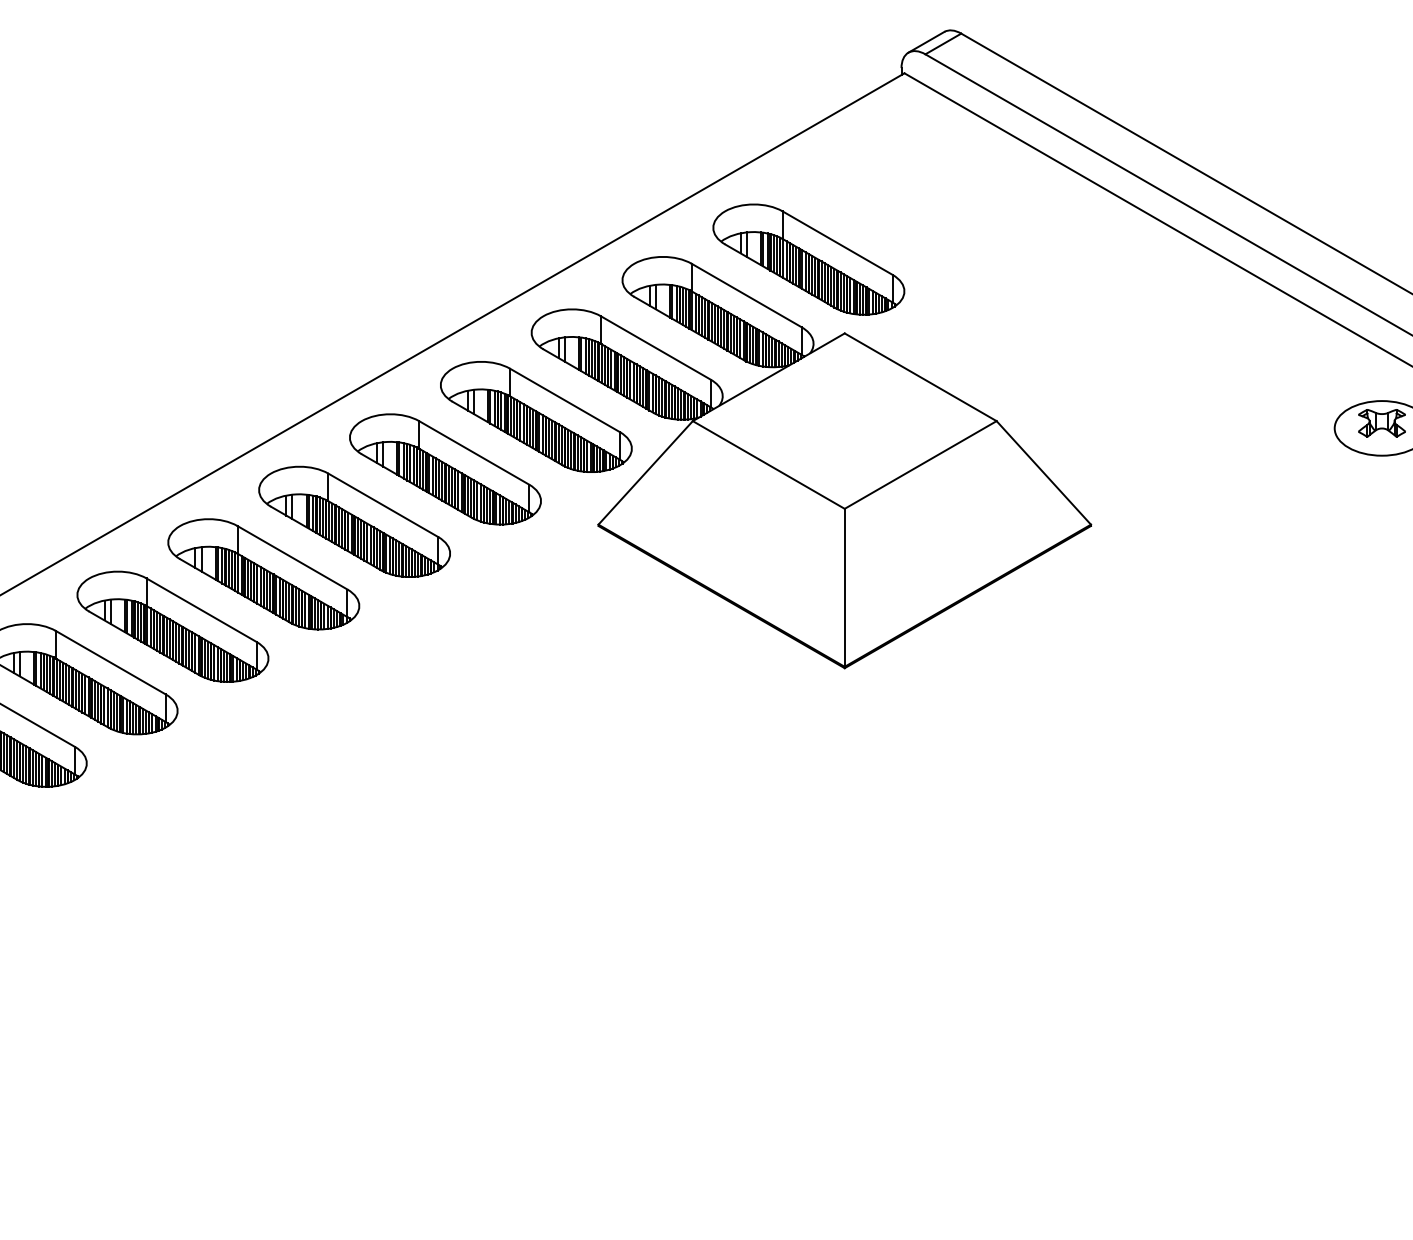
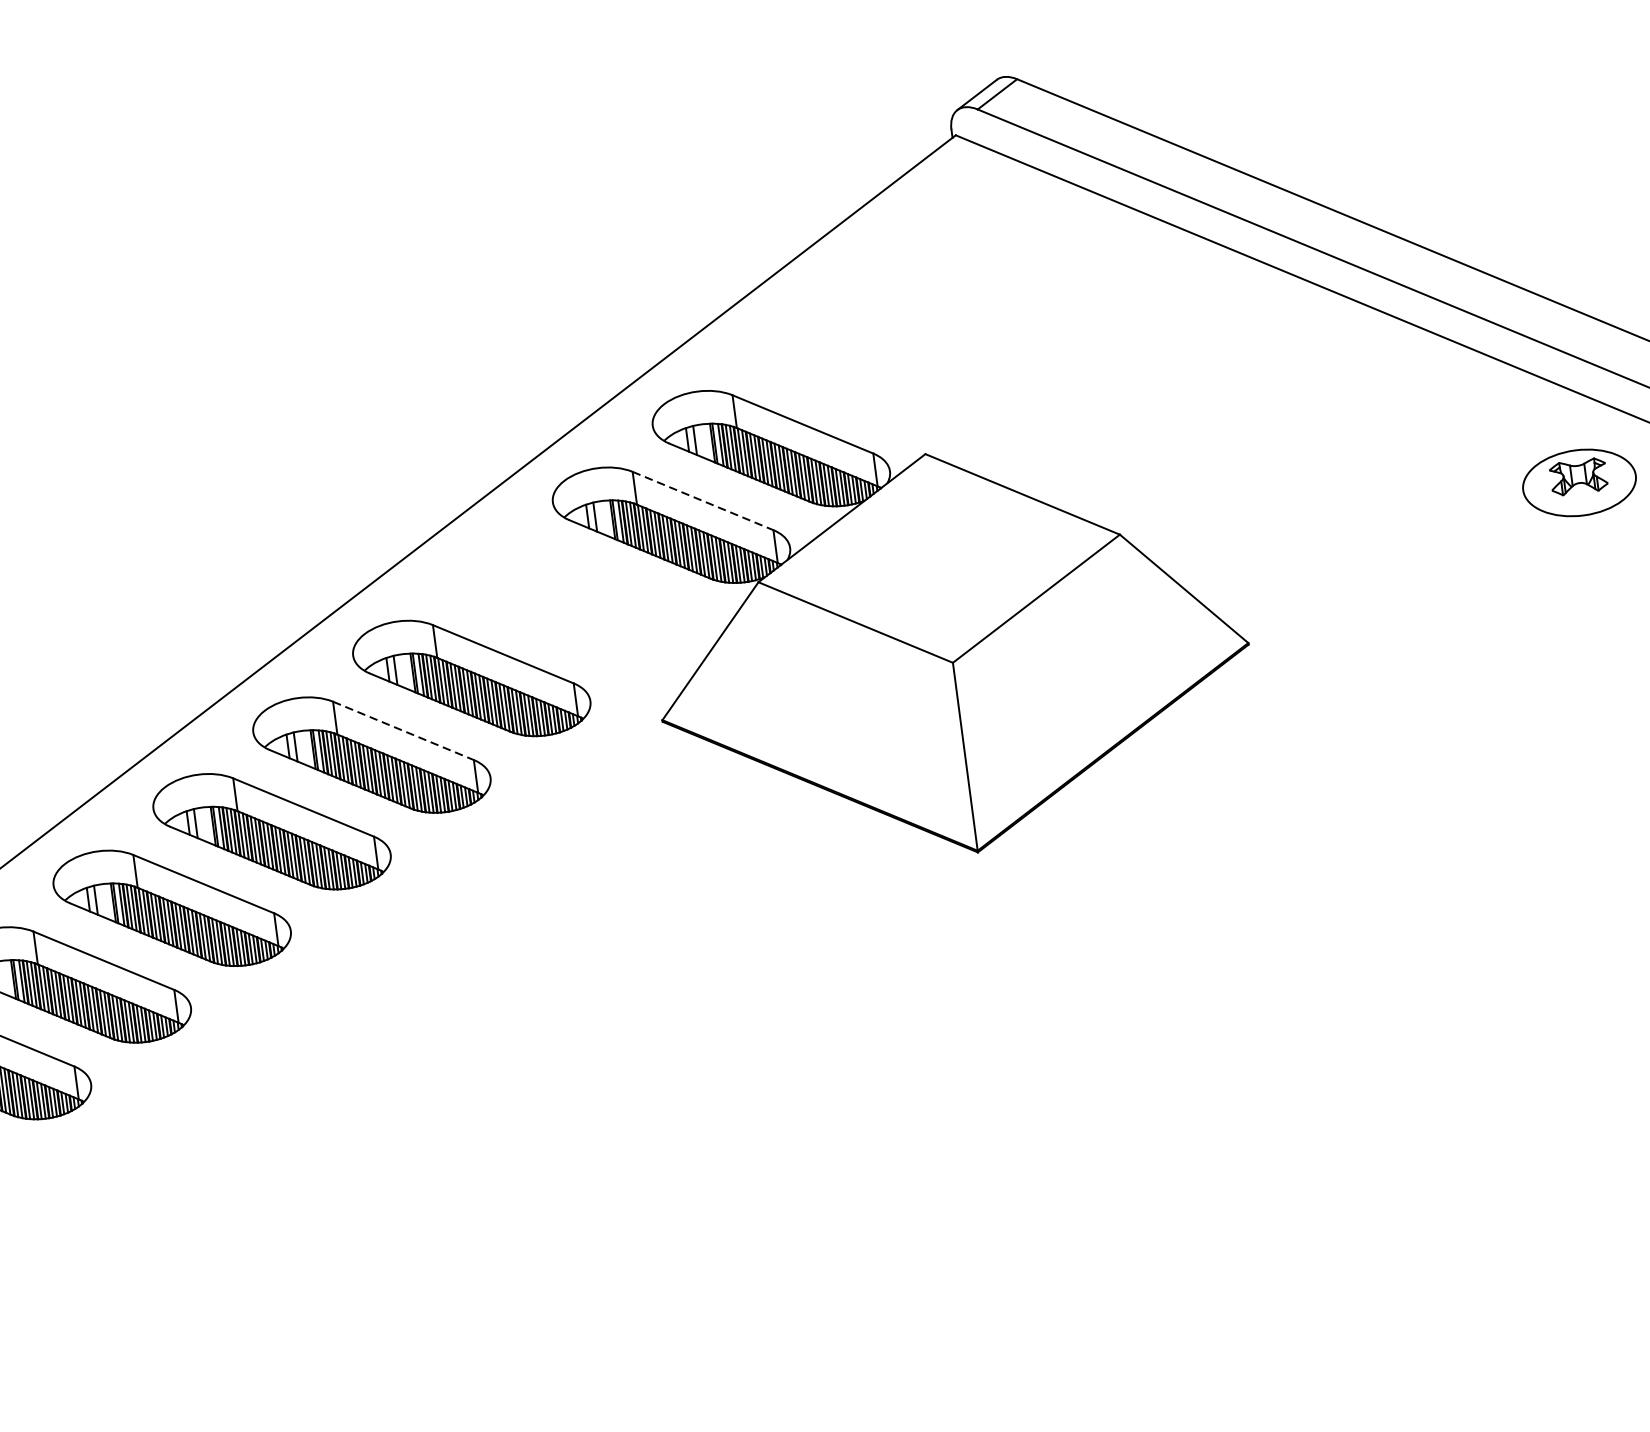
part: (808, 259) -> (870, 371), removed
line: (656, 348) -> (703, 501), solid -> dashed
part: (536, 416) -> (571, 601), removed
line: (383, 505) -> (403, 731), solid -> dashed

